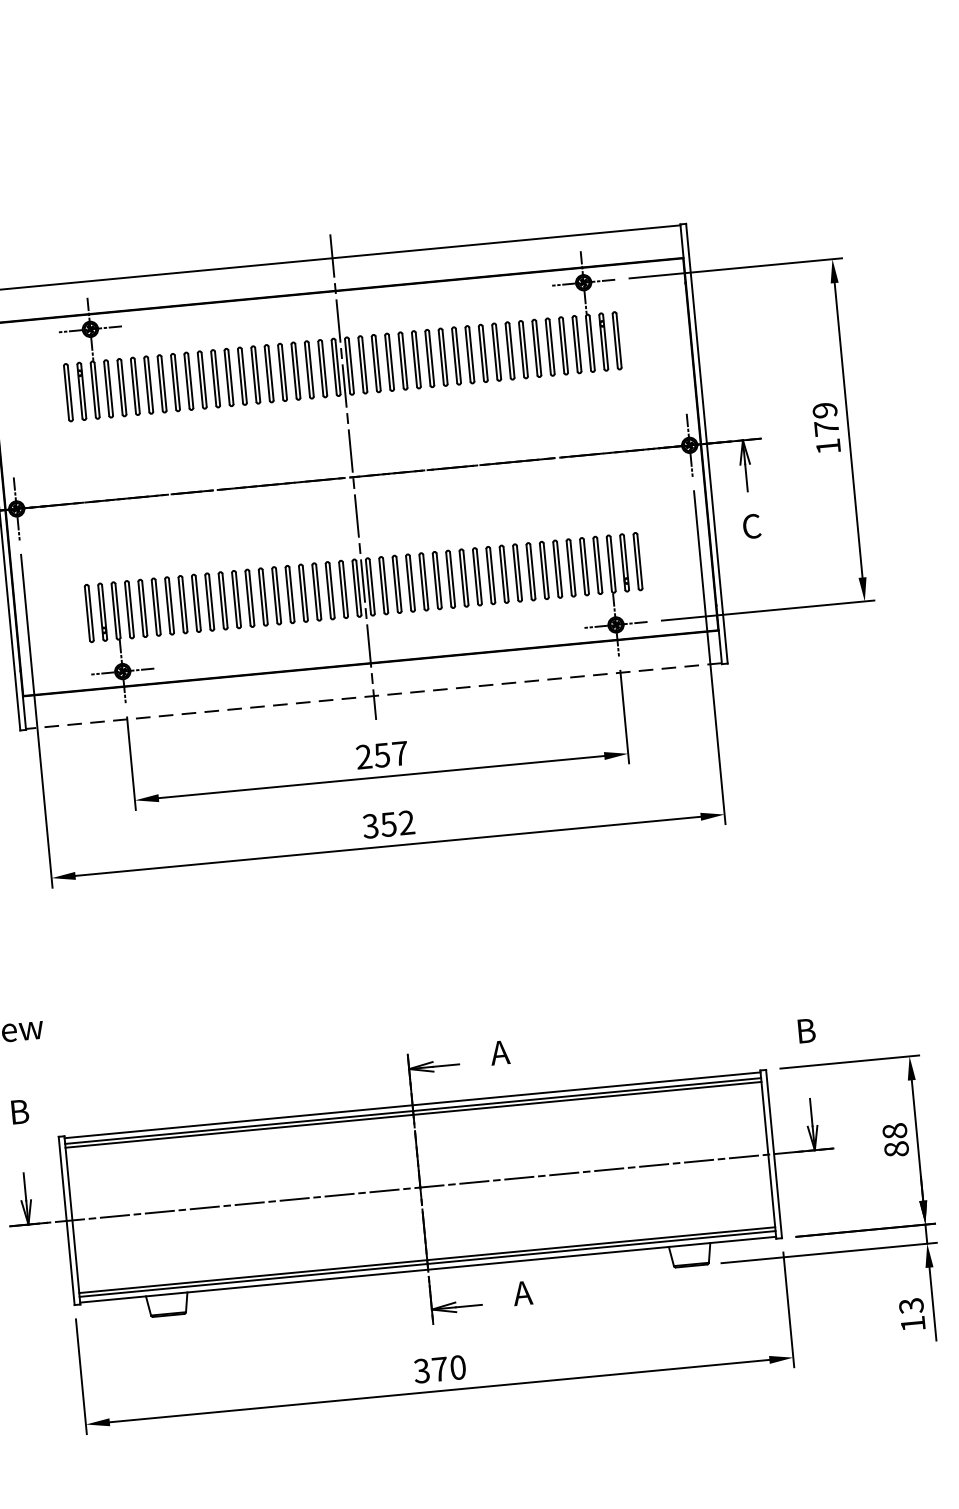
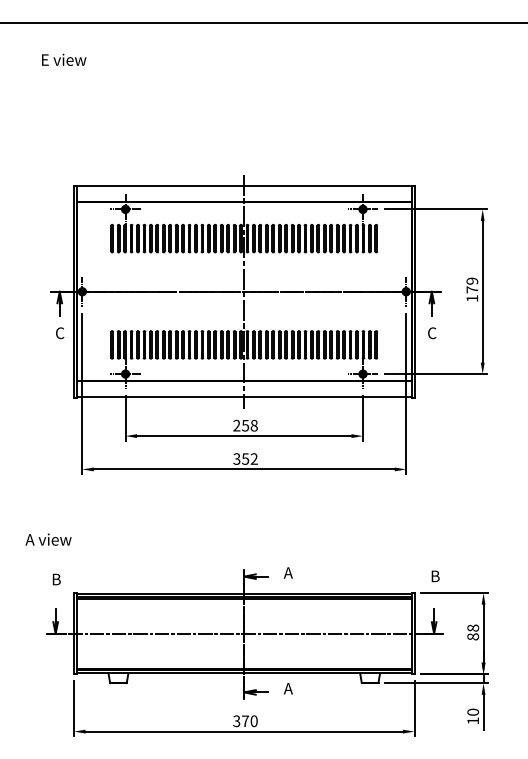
line: (372, 697) -> (243, 397), dashed -> solid
text: (398, 753) -> (253, 425), 257 -> 258
text: (909, 1304) -> (472, 711), 13 -> 10

